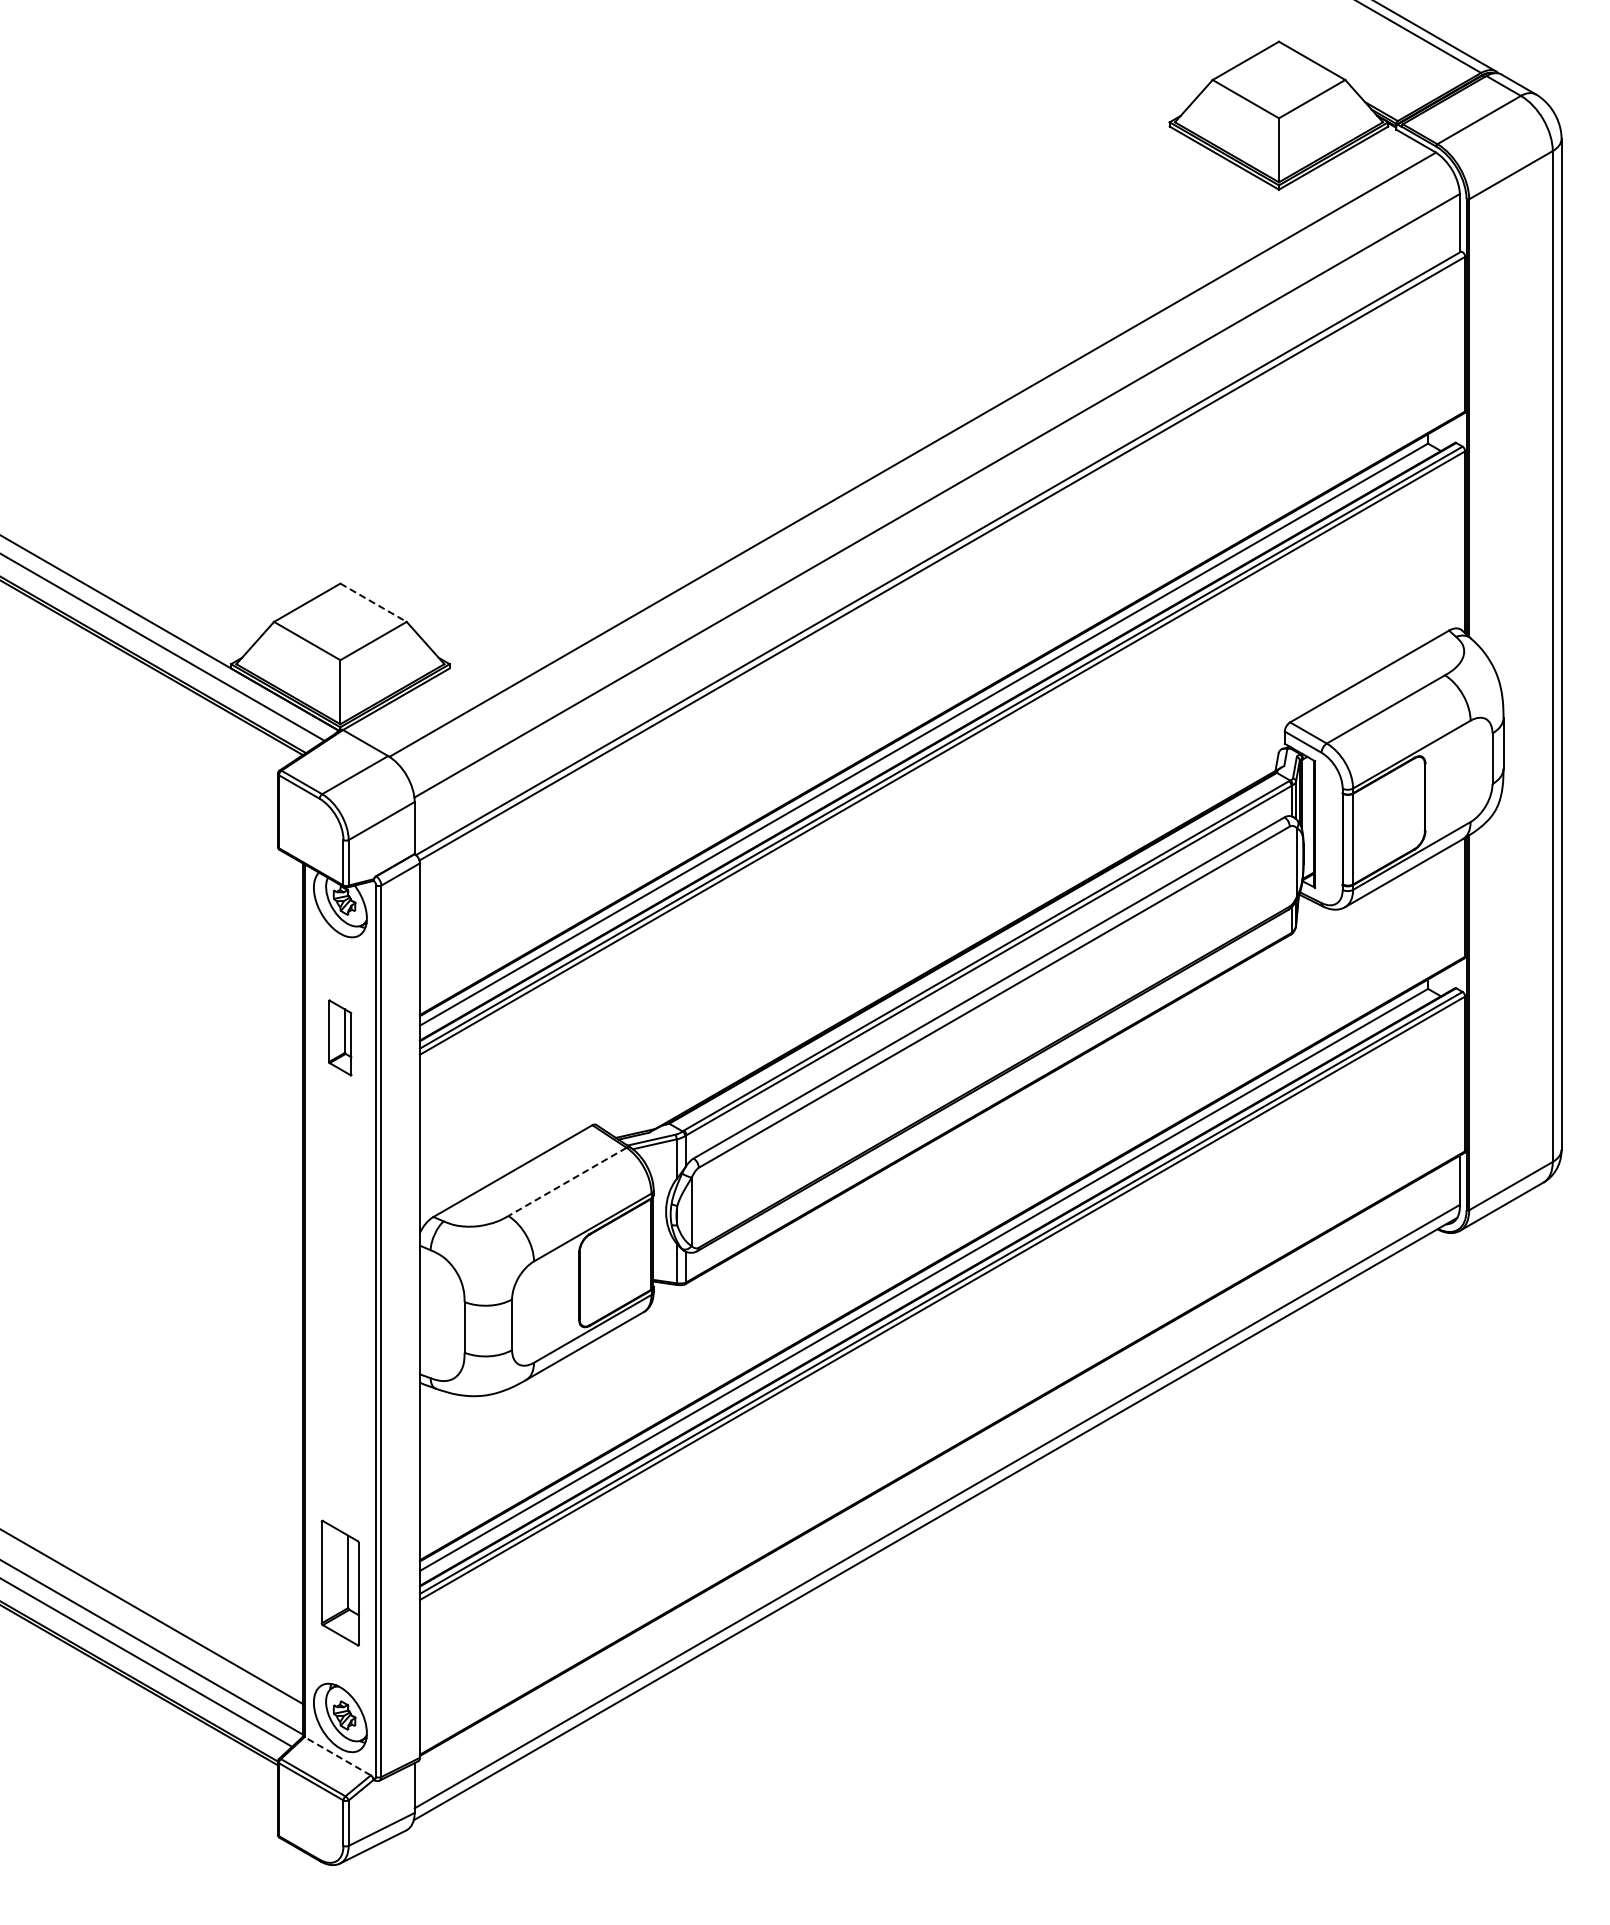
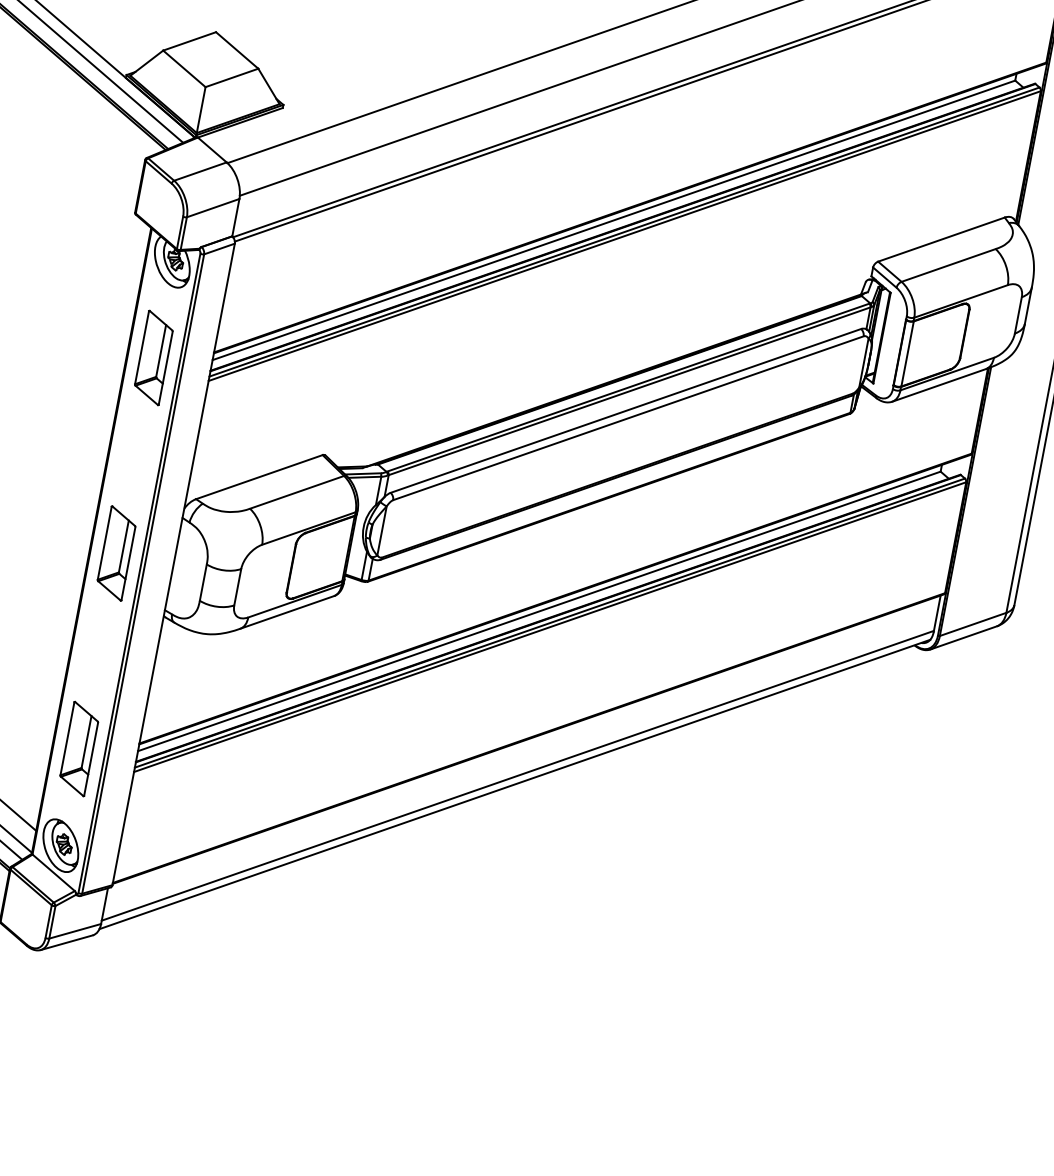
line: (374, 603) -> (237, 51), dashed -> solid
part: (339, 1037) -> (153, 357), size x1.67
line: (567, 1182) -> (296, 492), dashed -> solid
part: (339, 1310) -> (115, 553), added
line: (337, 1756) -> (53, 872), dashed -> solid

